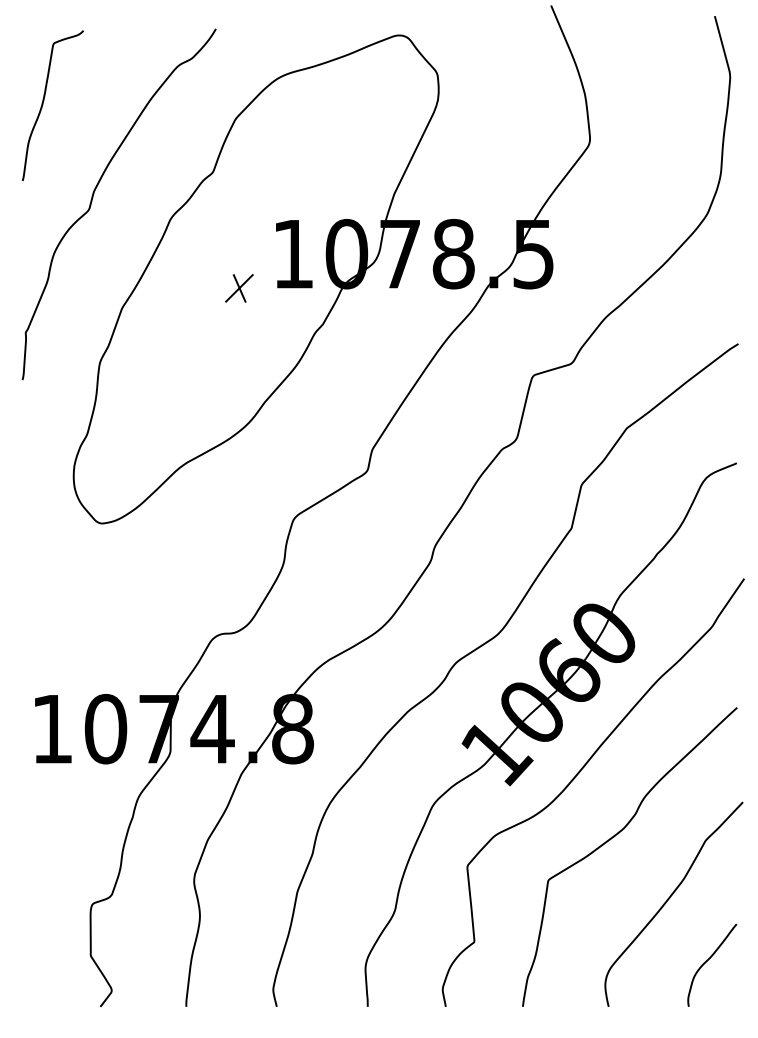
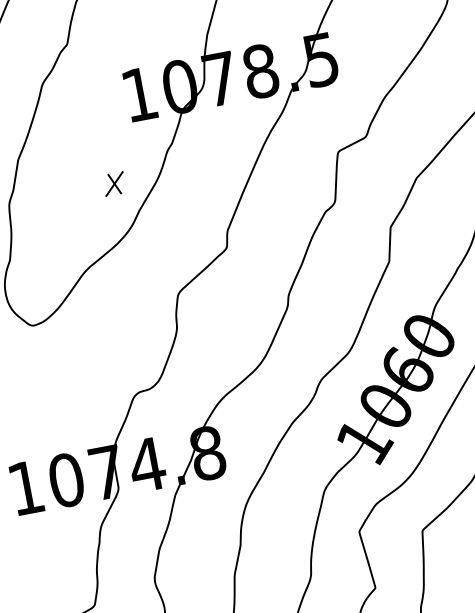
part: (239, 288) -> (114, 184), moved

